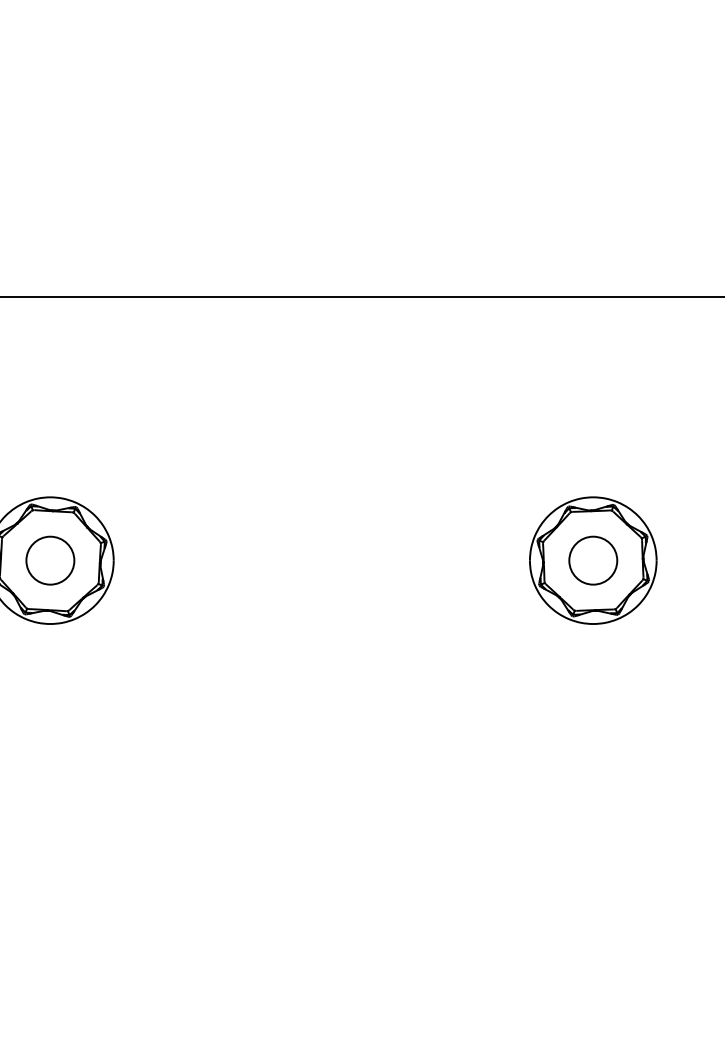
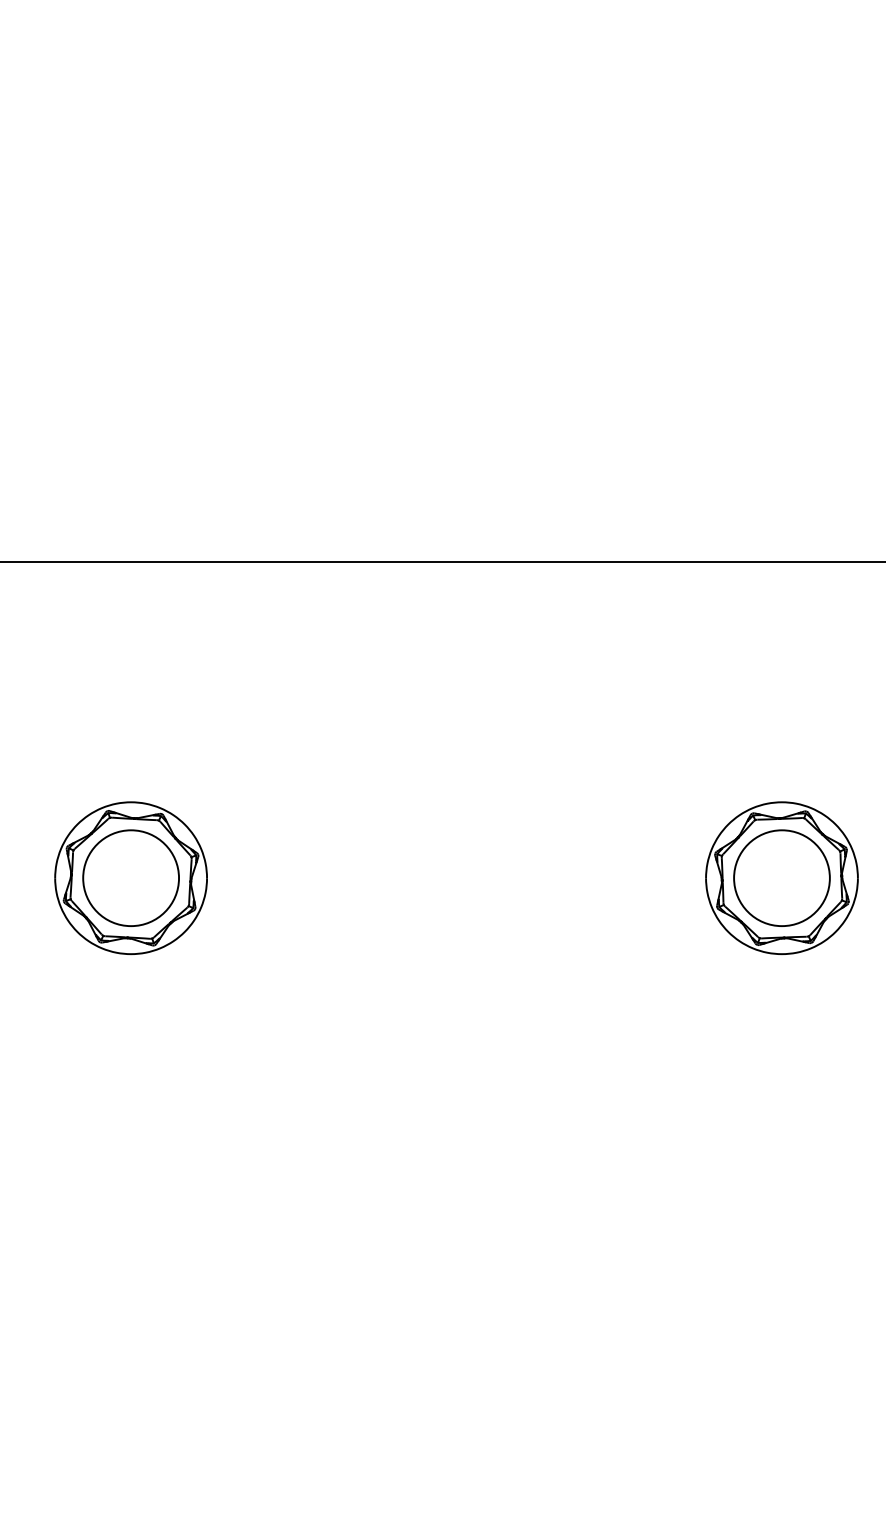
circle: (50, 560) -> (131, 878), size x1.67
circle: (592, 560) -> (781, 878), size x1.67

